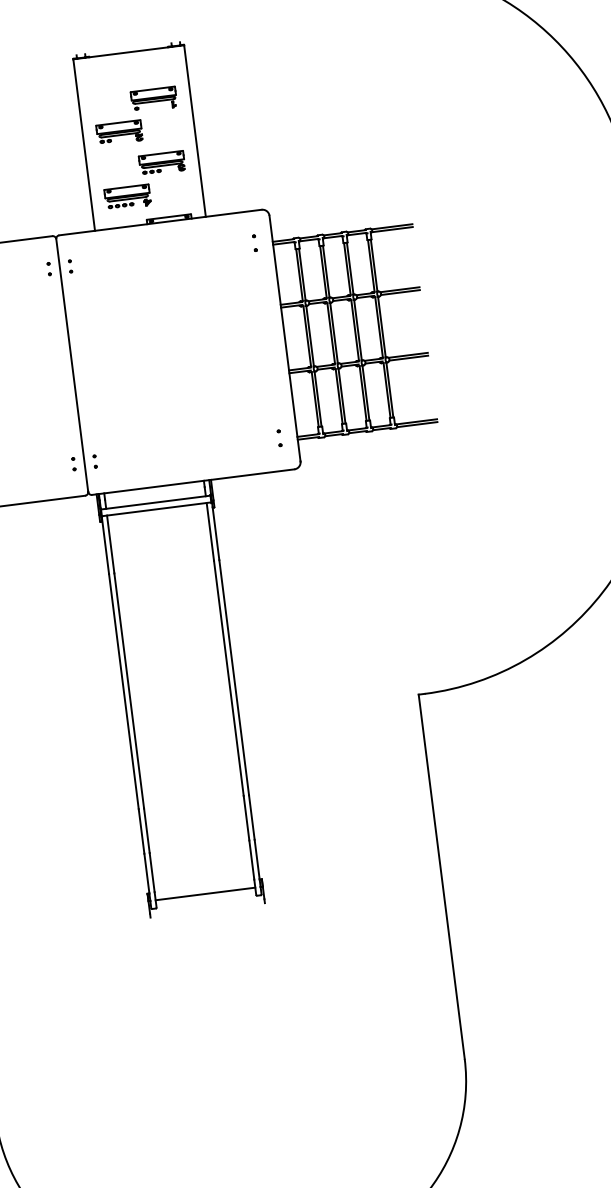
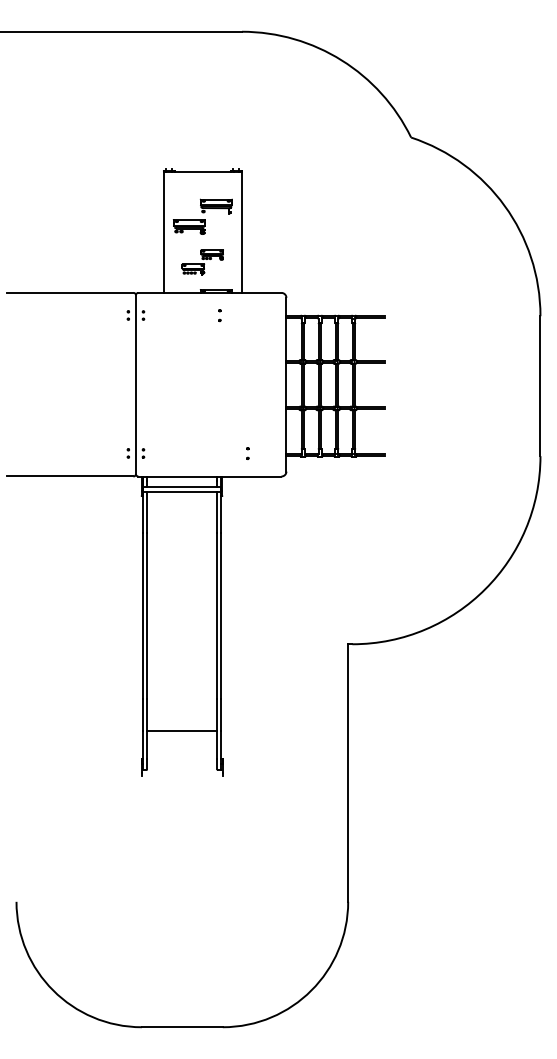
part: (144, 180) -> (202, 262), size x0.7
part: (254, 243) -> (219, 315), moved
part: (279, 438) -> (247, 453), moved
line: (204, 894) -> (181, 731), moved

